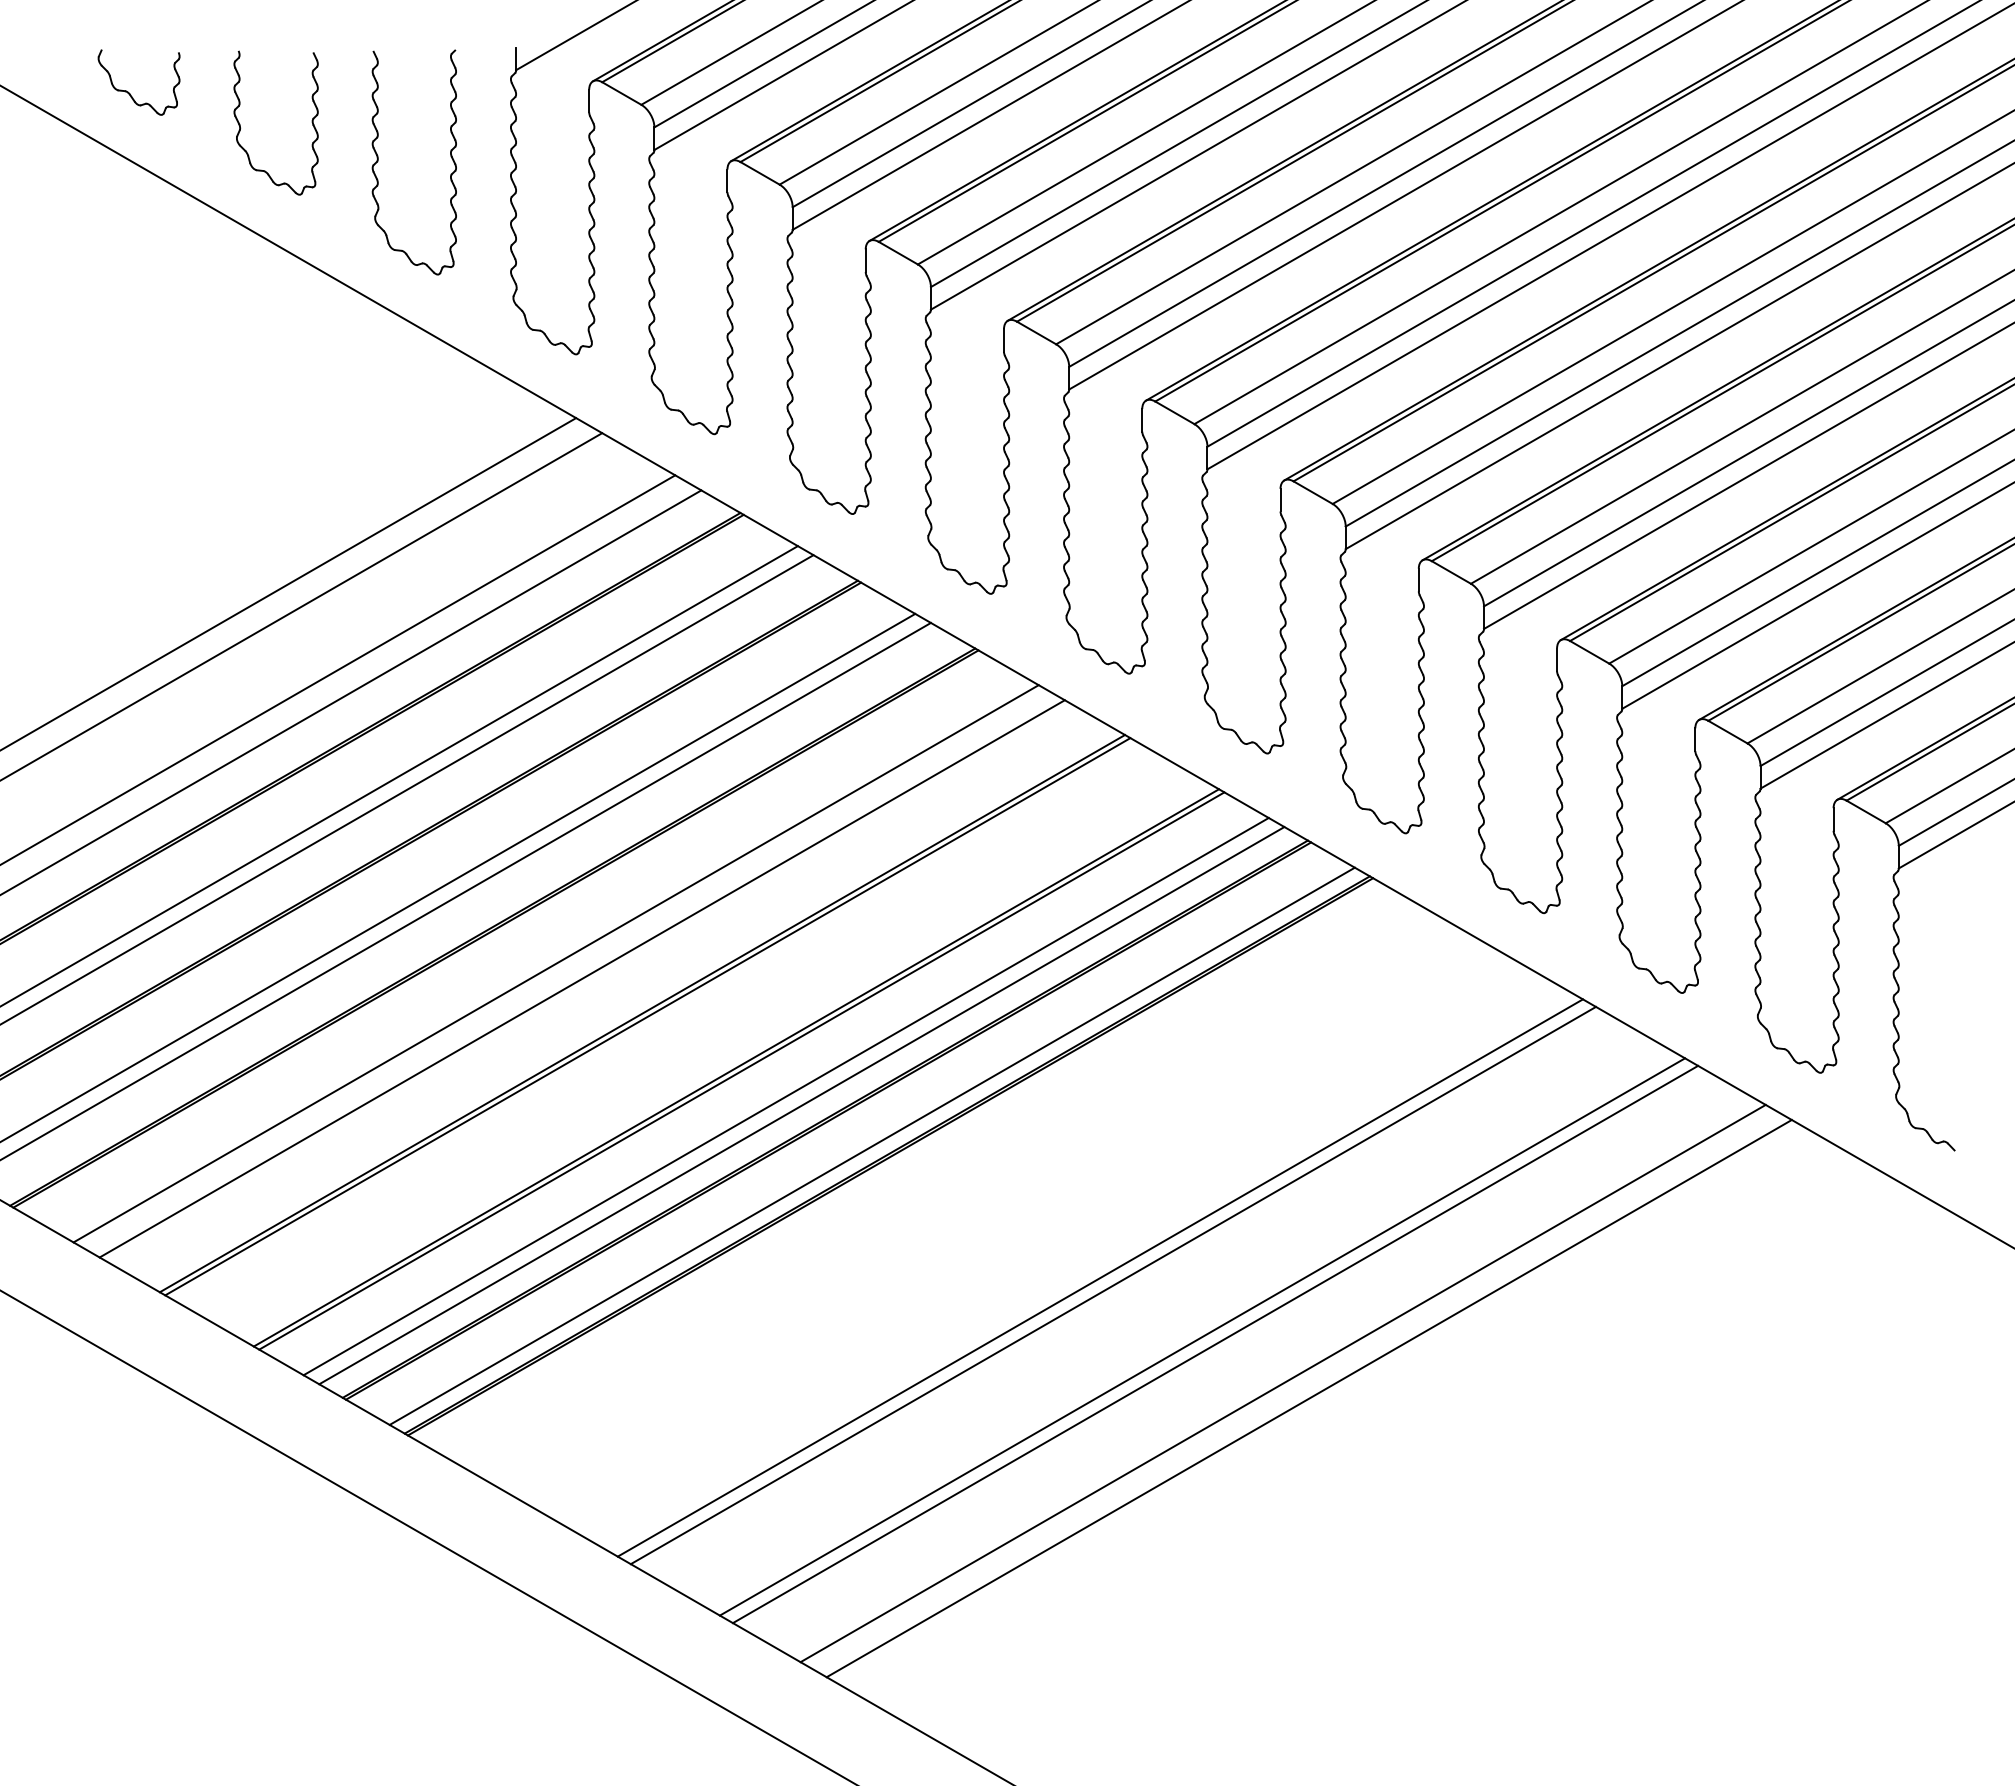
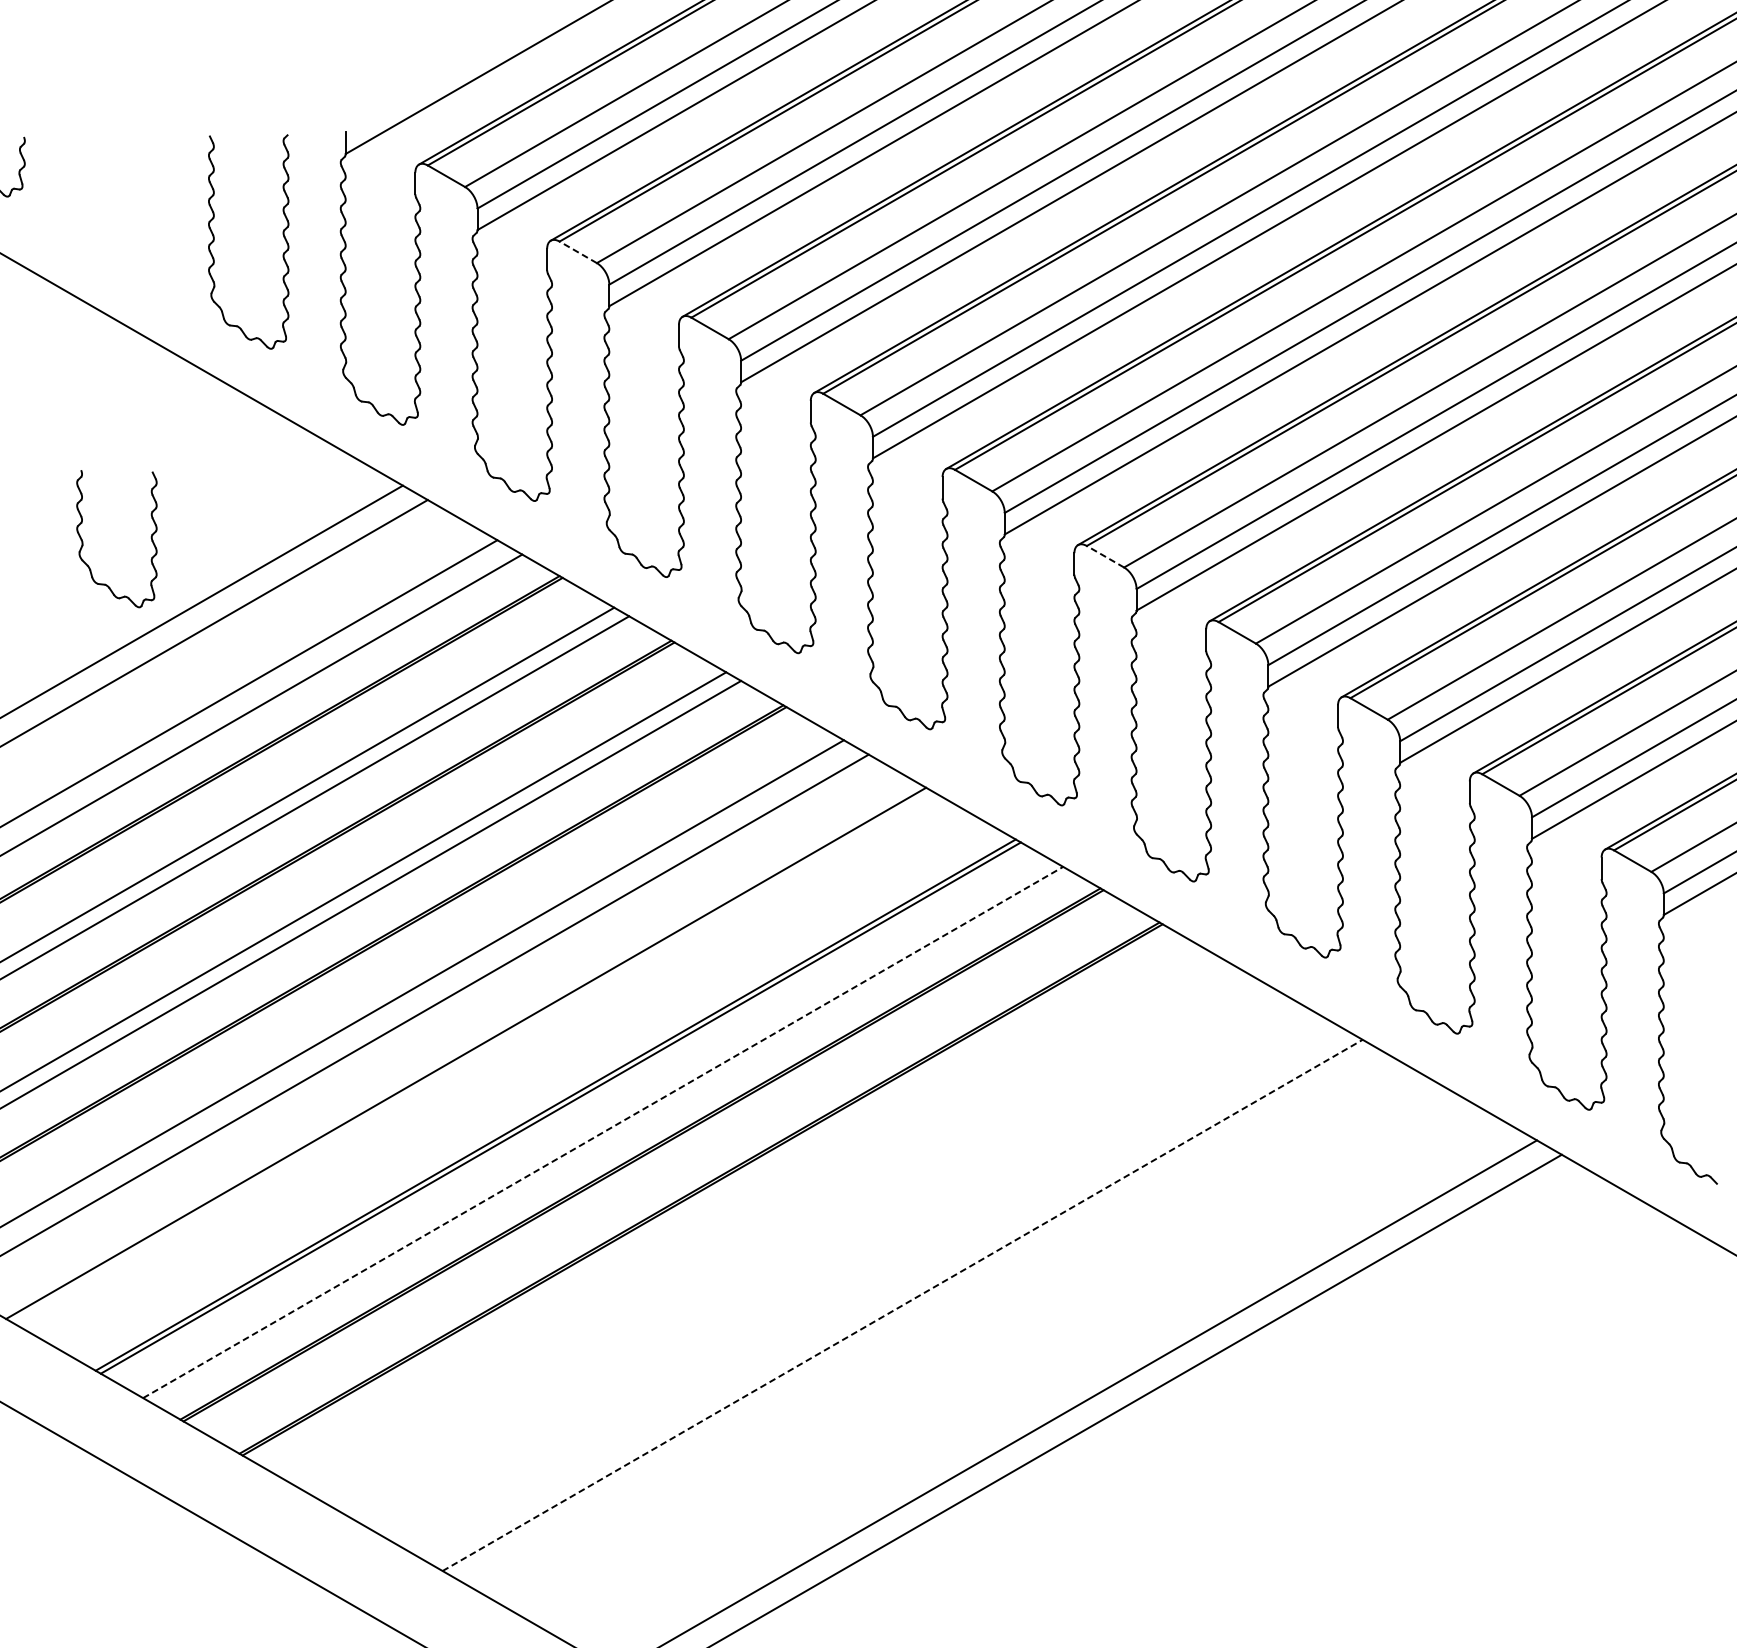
part: (241, 128) -> (83, 544), moved
line: (760, 173) -> (578, 252), solid -> dashed
line: (1313, 492) -> (1105, 556), solid -> dashed
line: (647, 1016) -> (470, 1056), removed
line: (786, 1096) -> (603, 1132), solid -> dashed
line: (801, 1105) -> (617, 1140), removed
line: (871, 1145) -> (684, 1179), removed
line: (1100, 1277) -> (902, 1304), solid -> dashed
line: (1113, 1285) -> (915, 1312), removed
line: (1202, 1336) -> (1000, 1361), removed
line: (1215, 1344) -> (1012, 1368), removed

